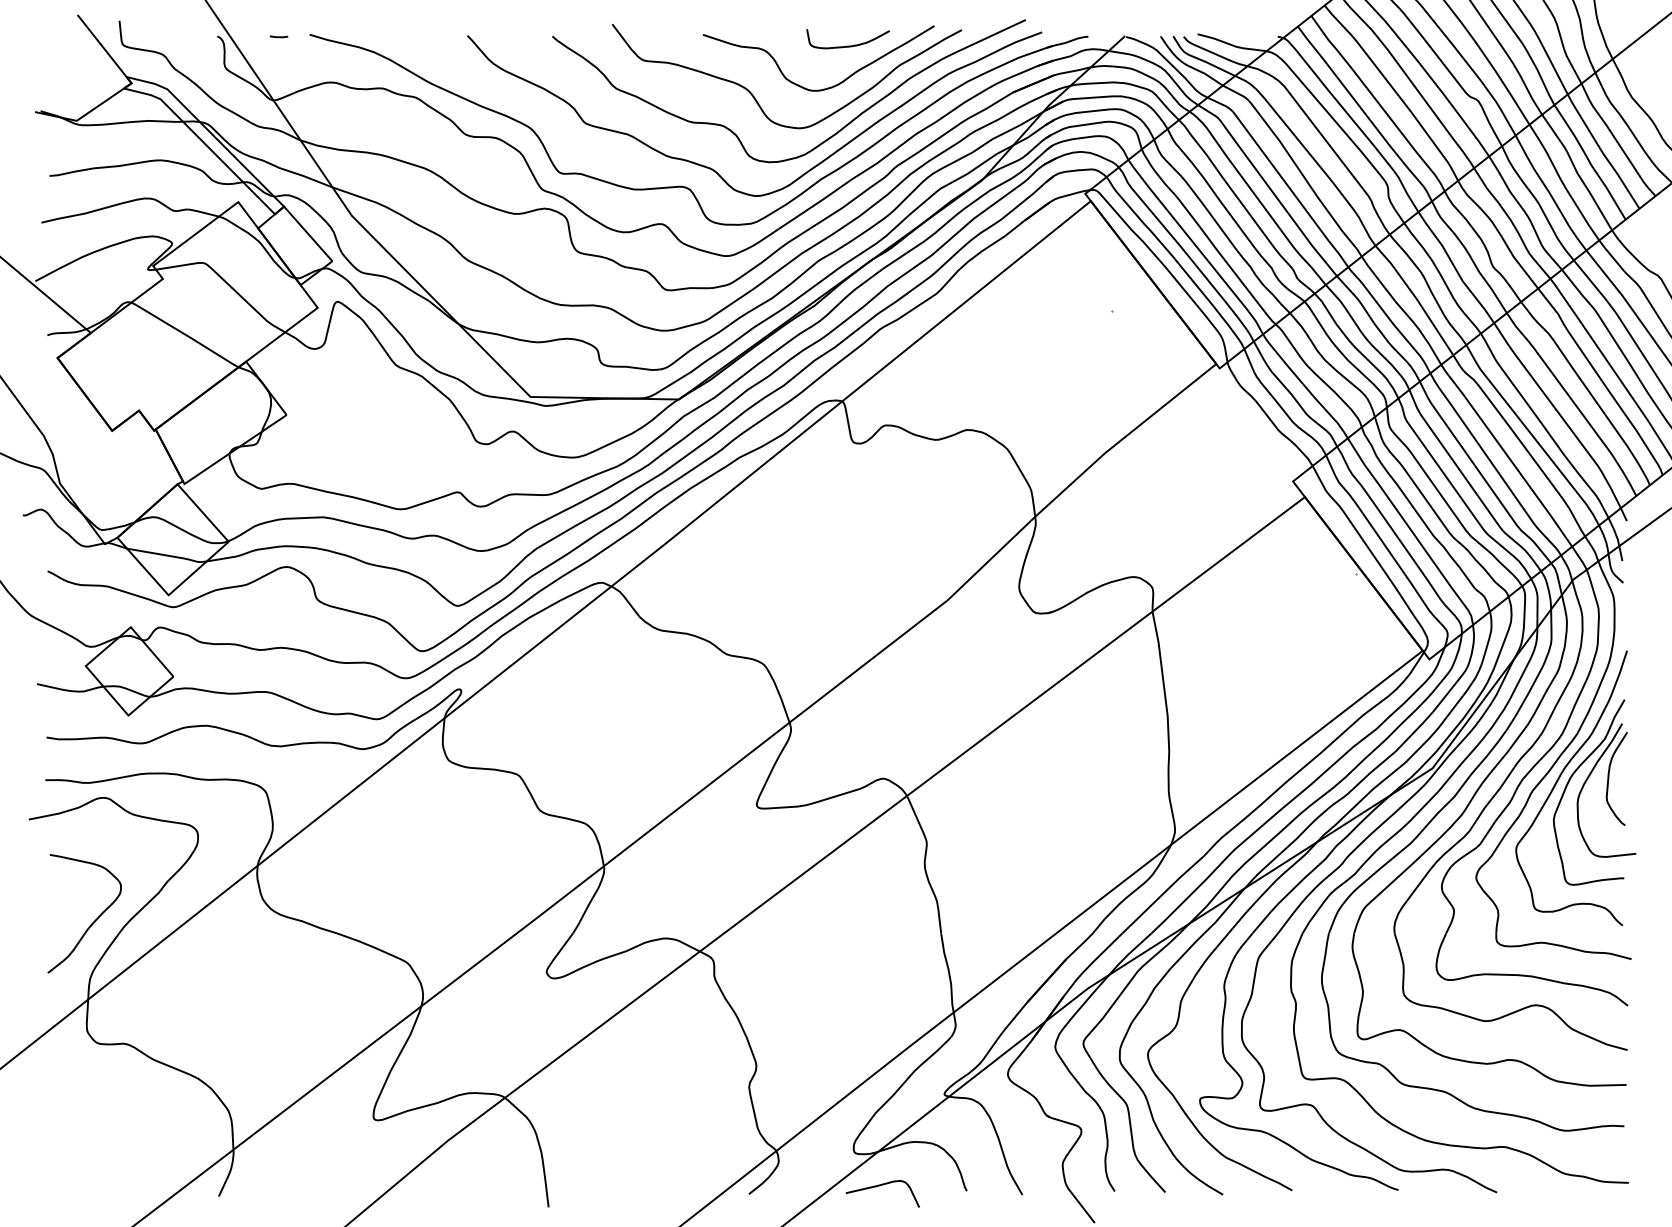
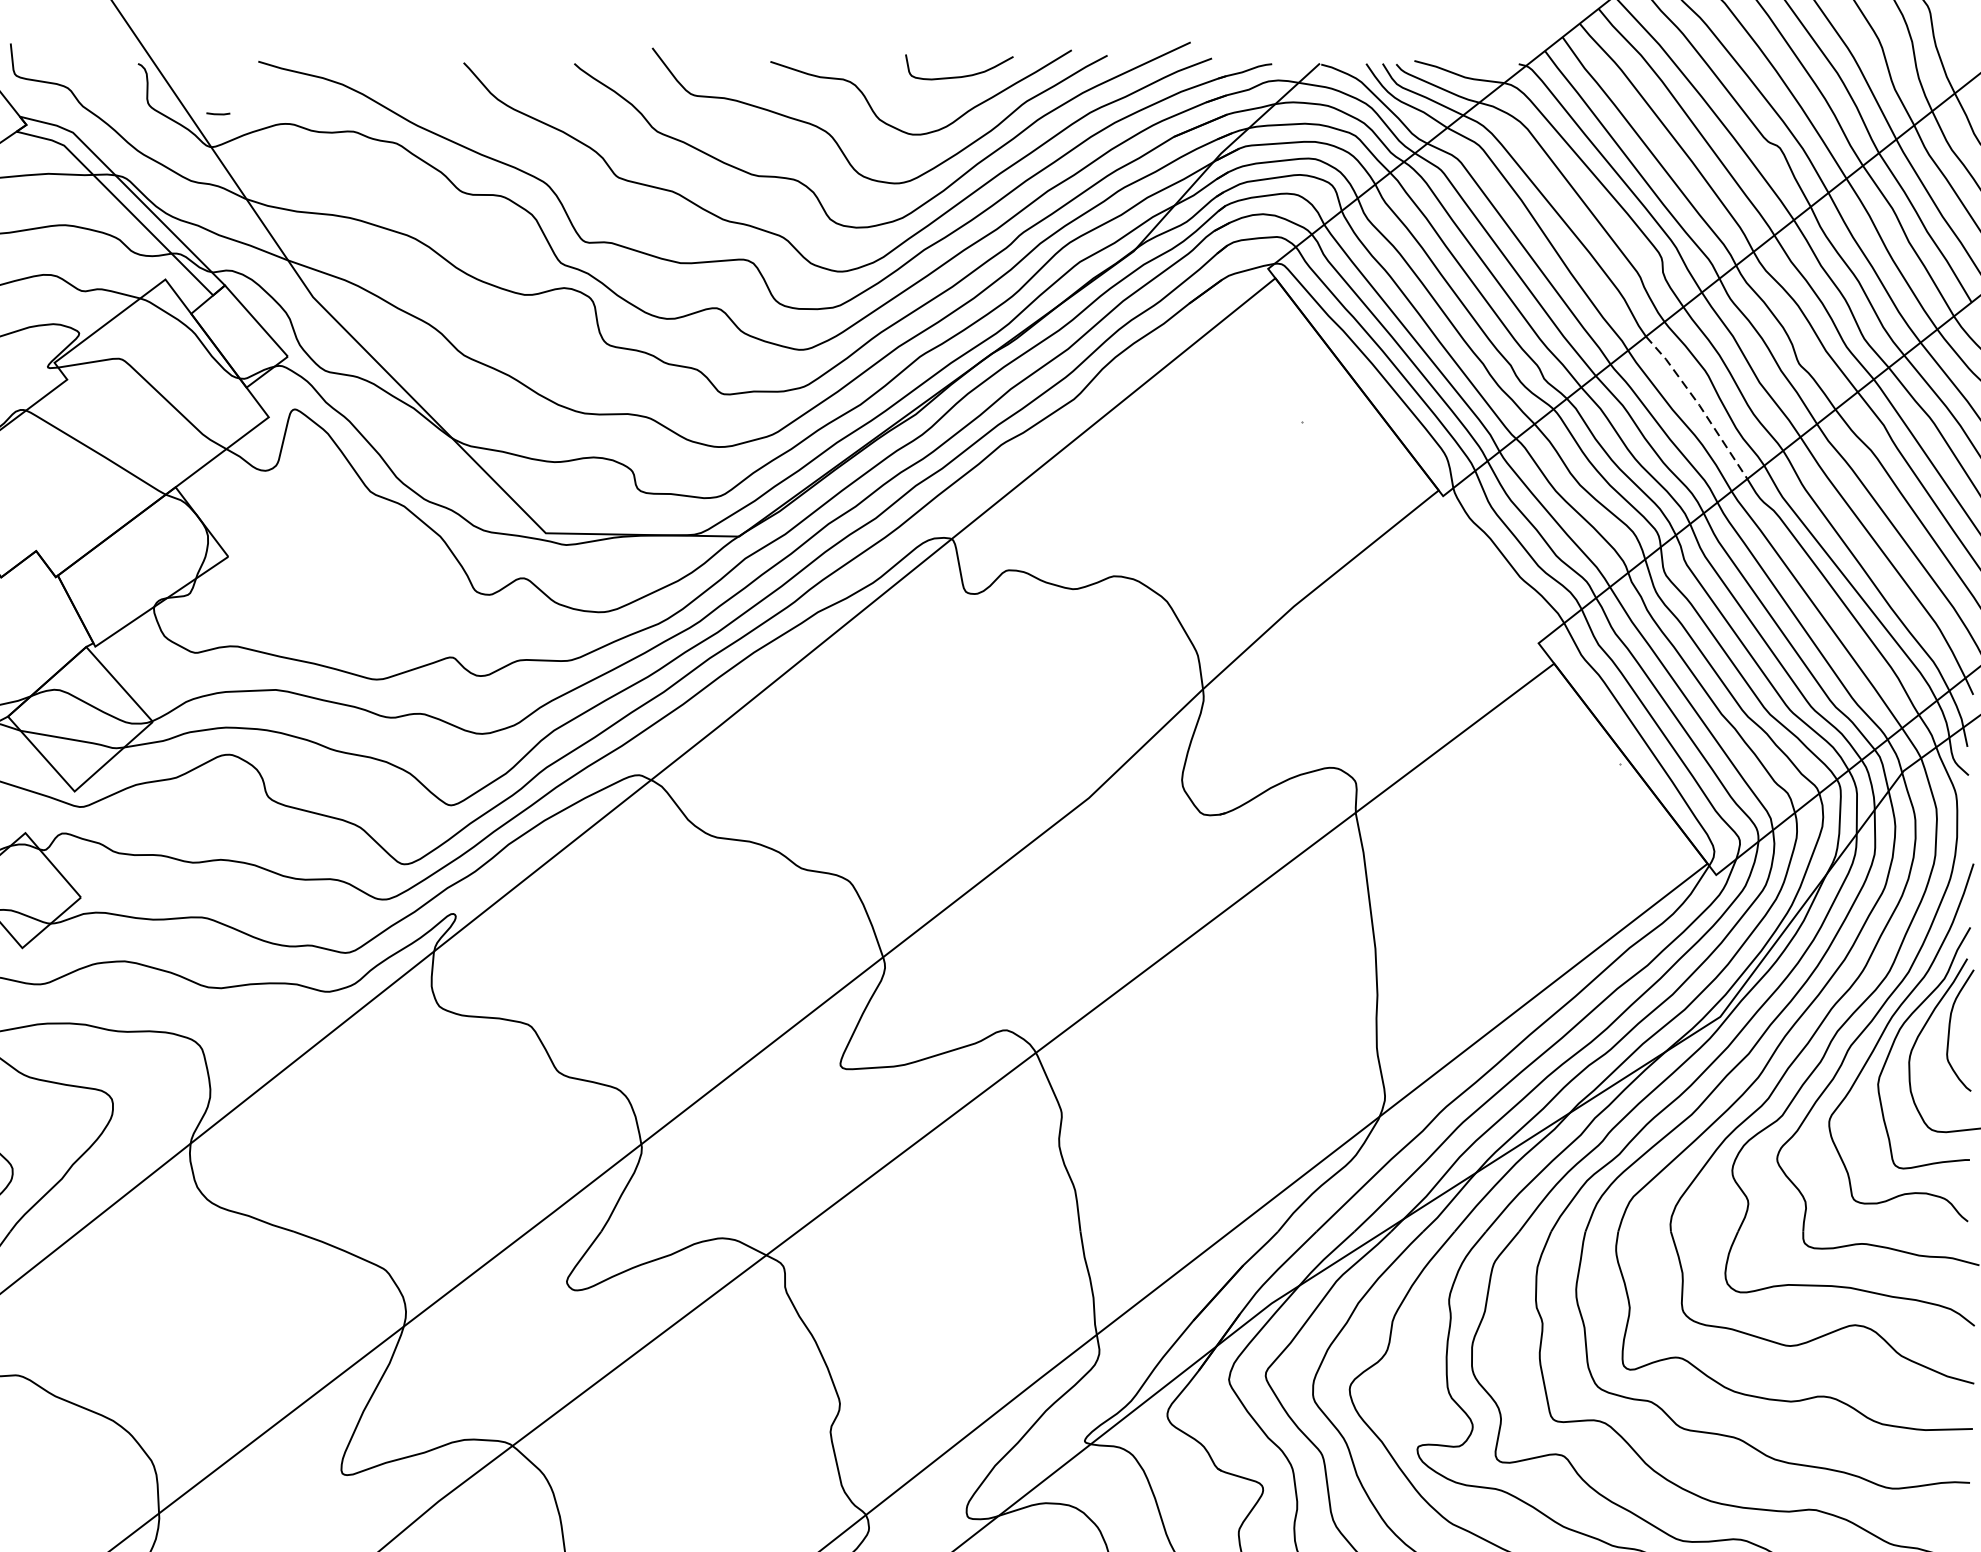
line: (278, 36) -> (217, 113), moved
line: (1416, 298) -> (1699, 405), solid -> dashed

